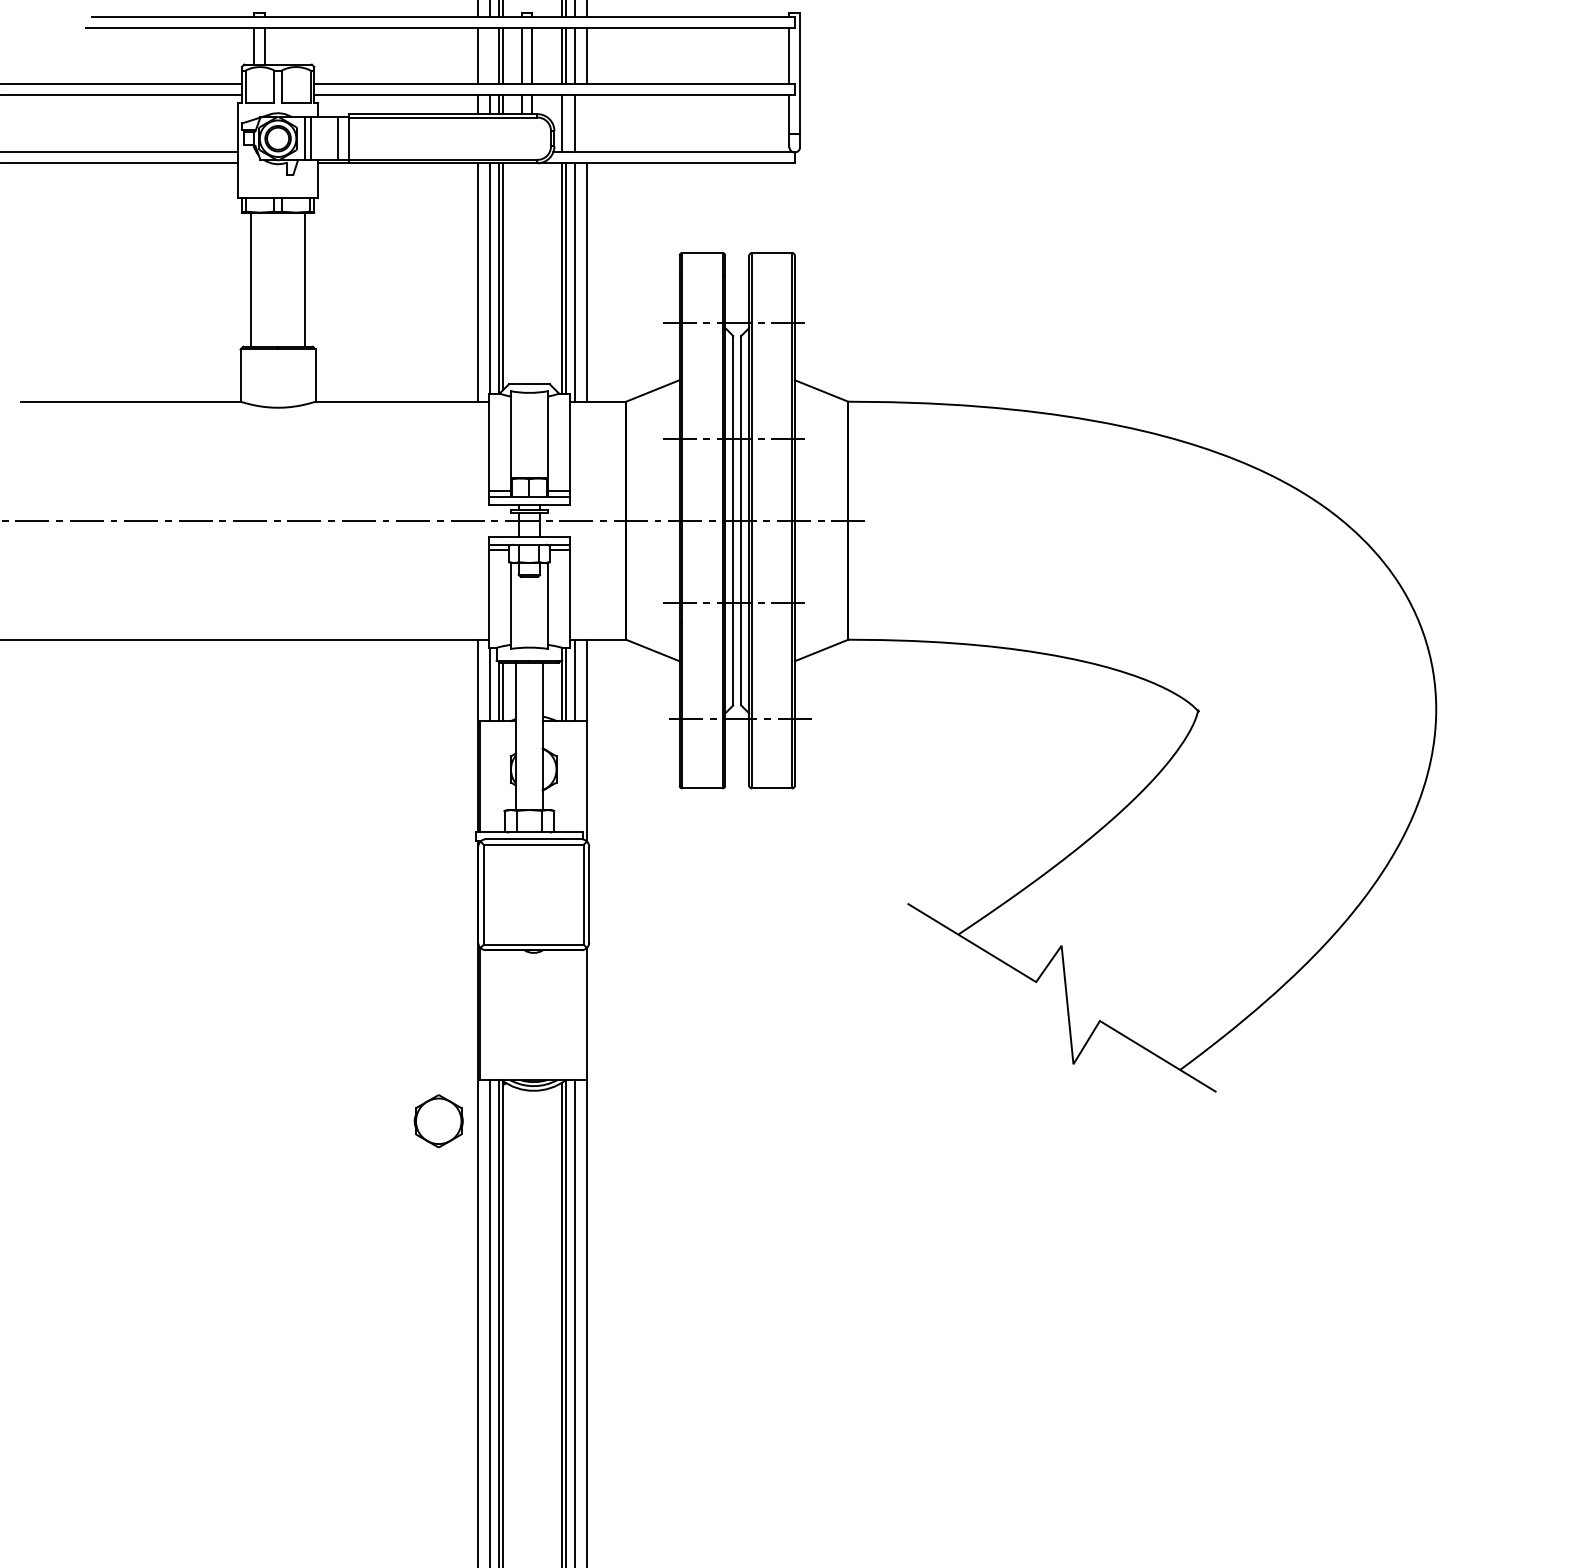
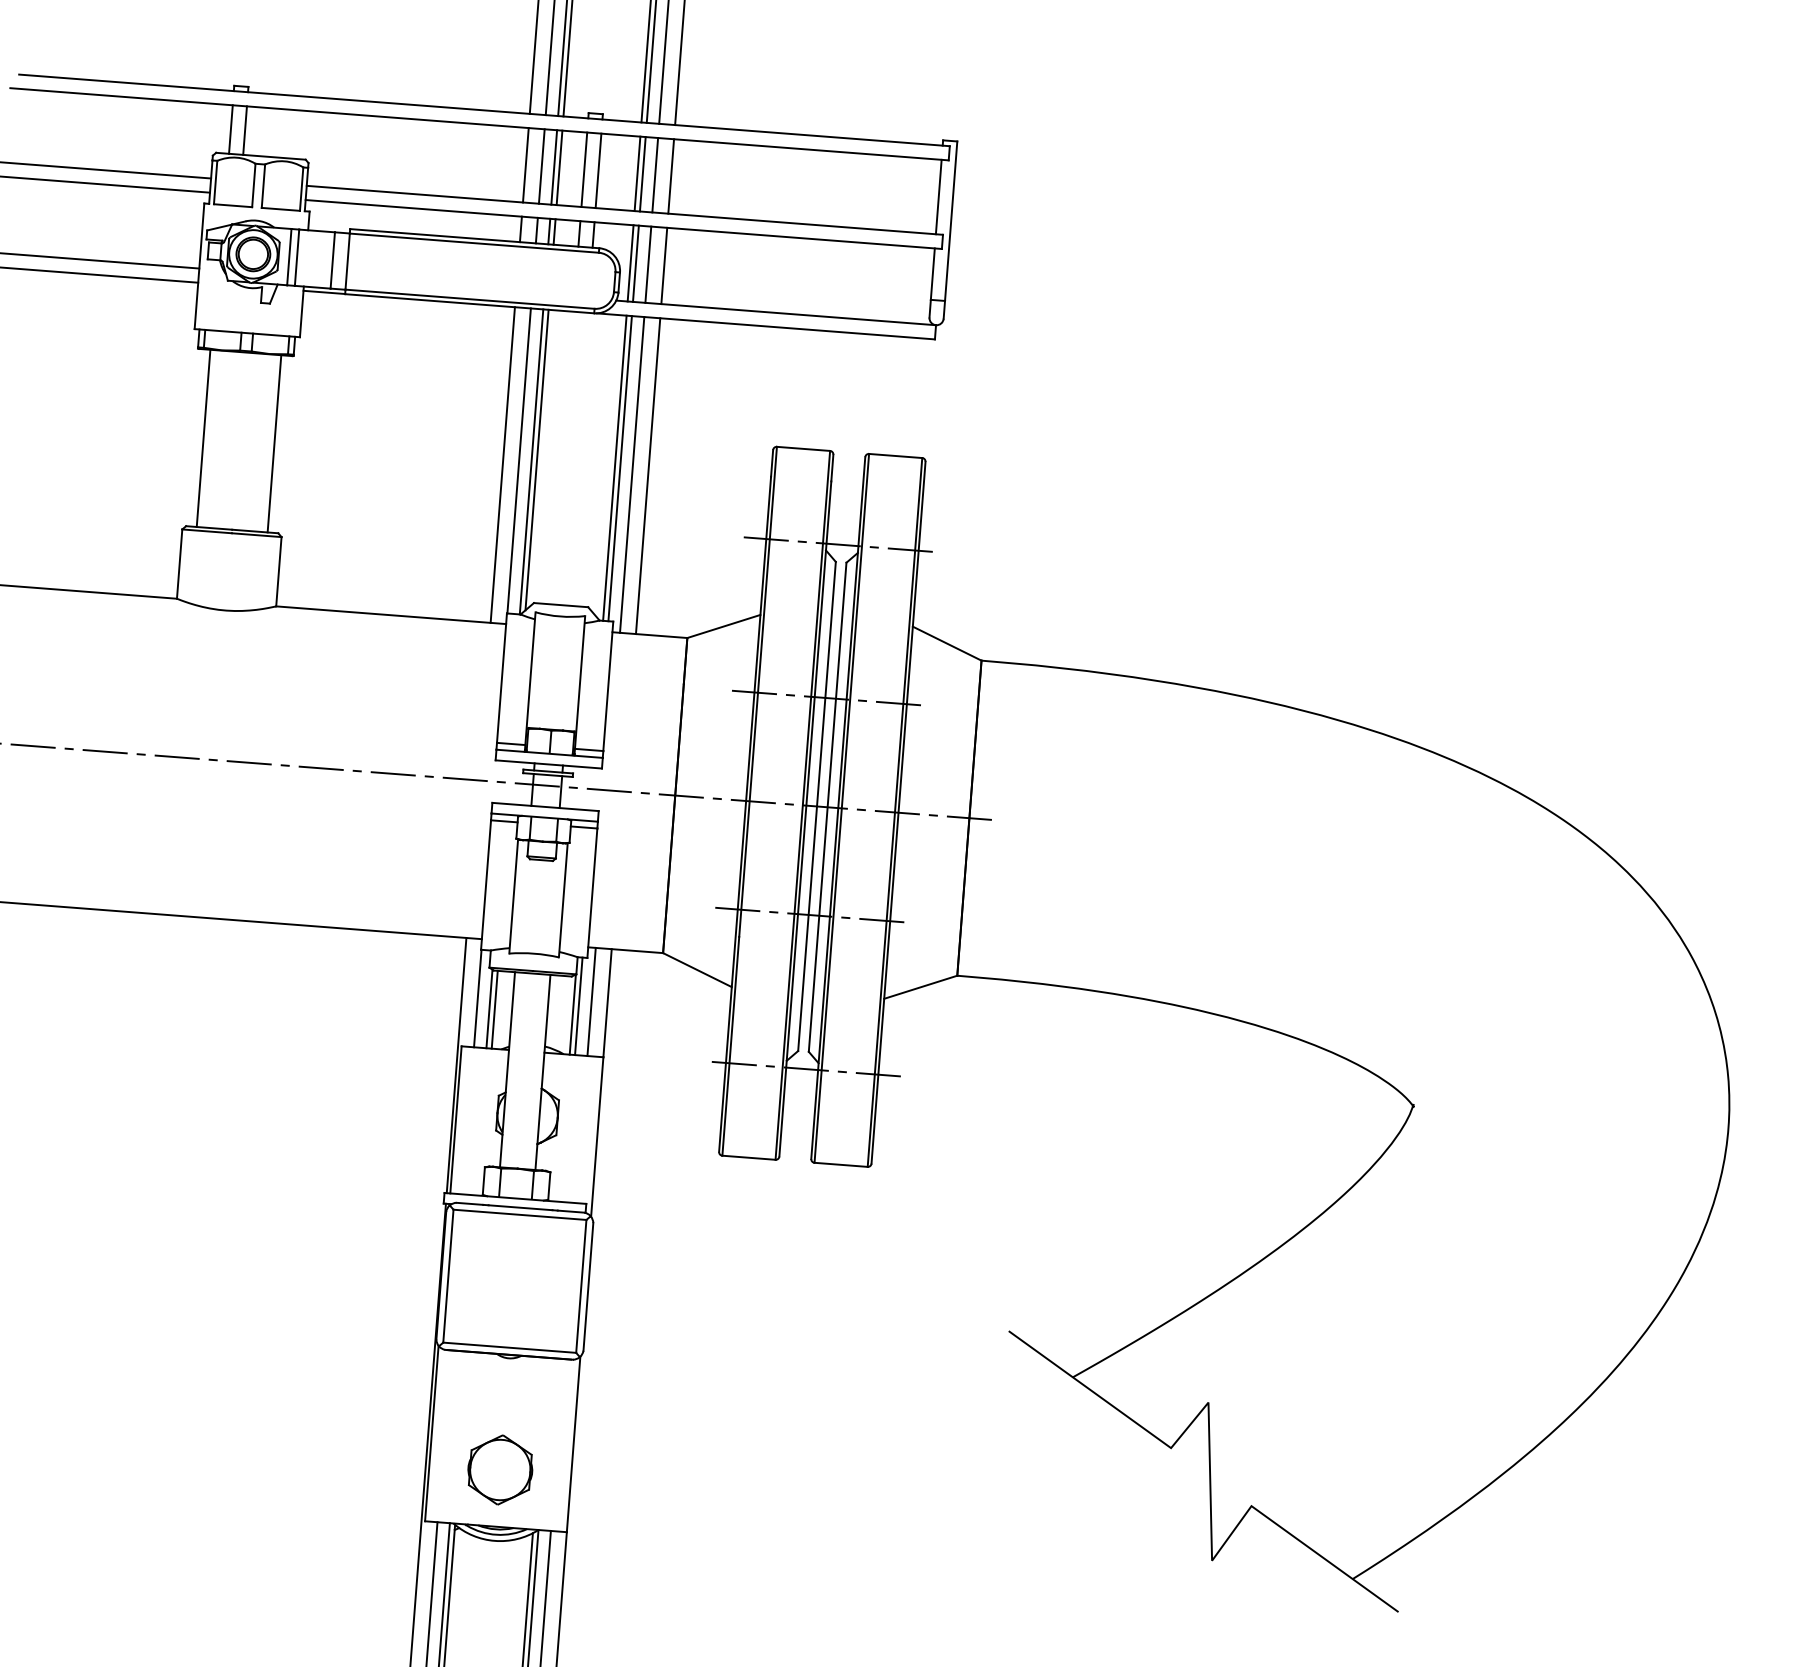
line: (489, 55) -> (541, 165), added
line: (565, 123) -> (635, 263), added
line: (587, 123) -> (664, 265), added
part: (438, 1121) -> (499, 1470), moved

